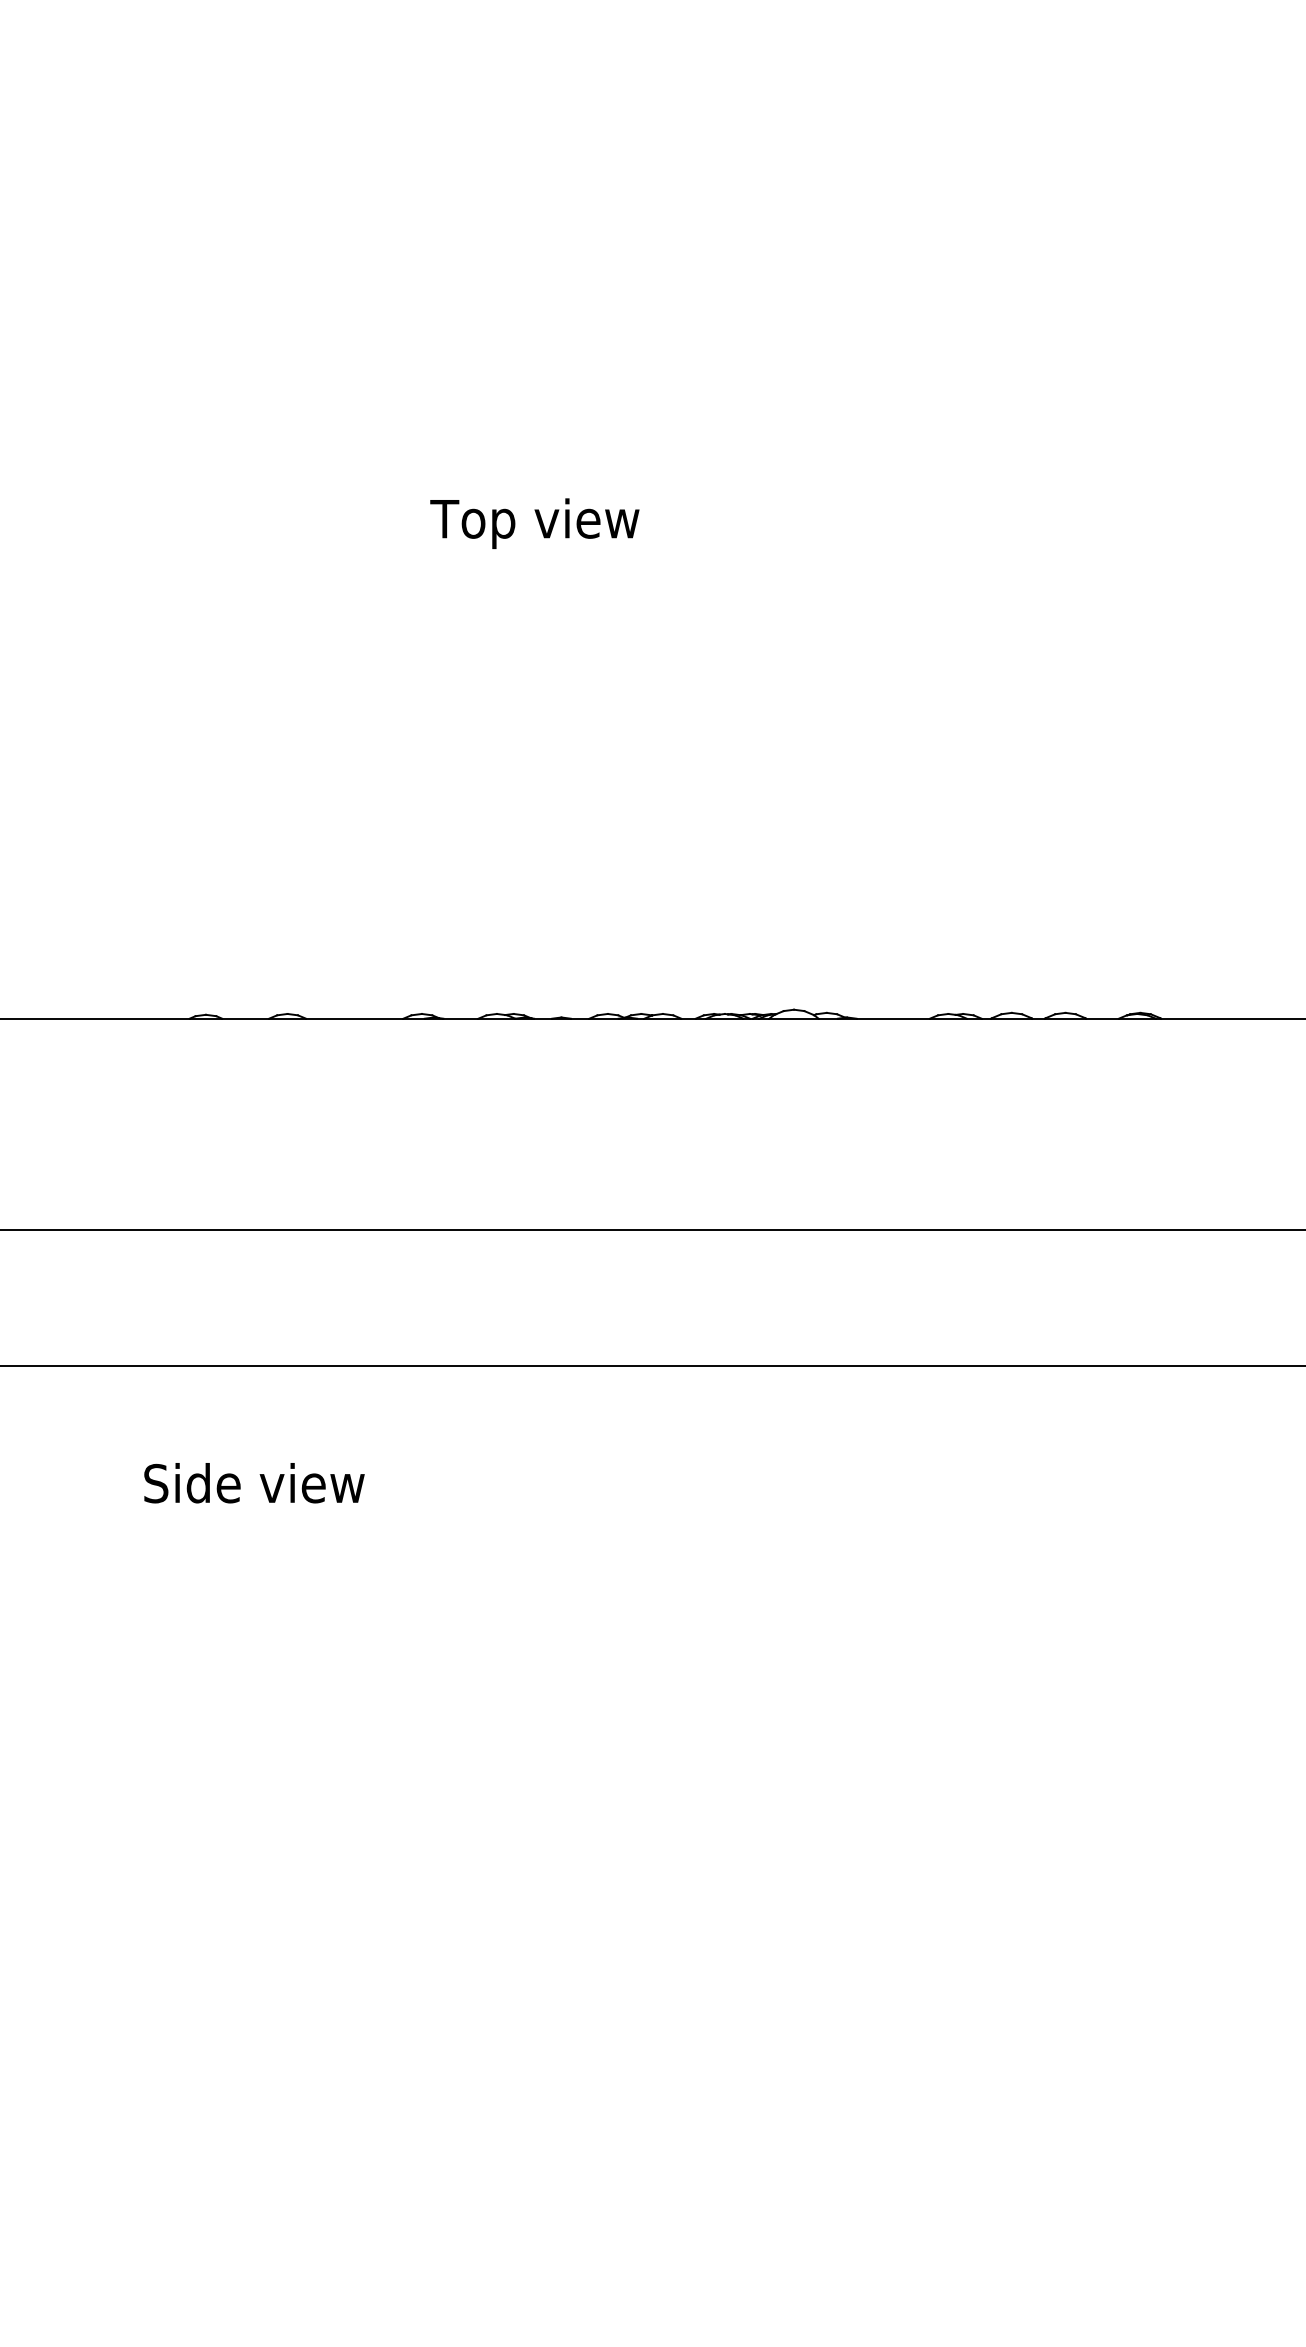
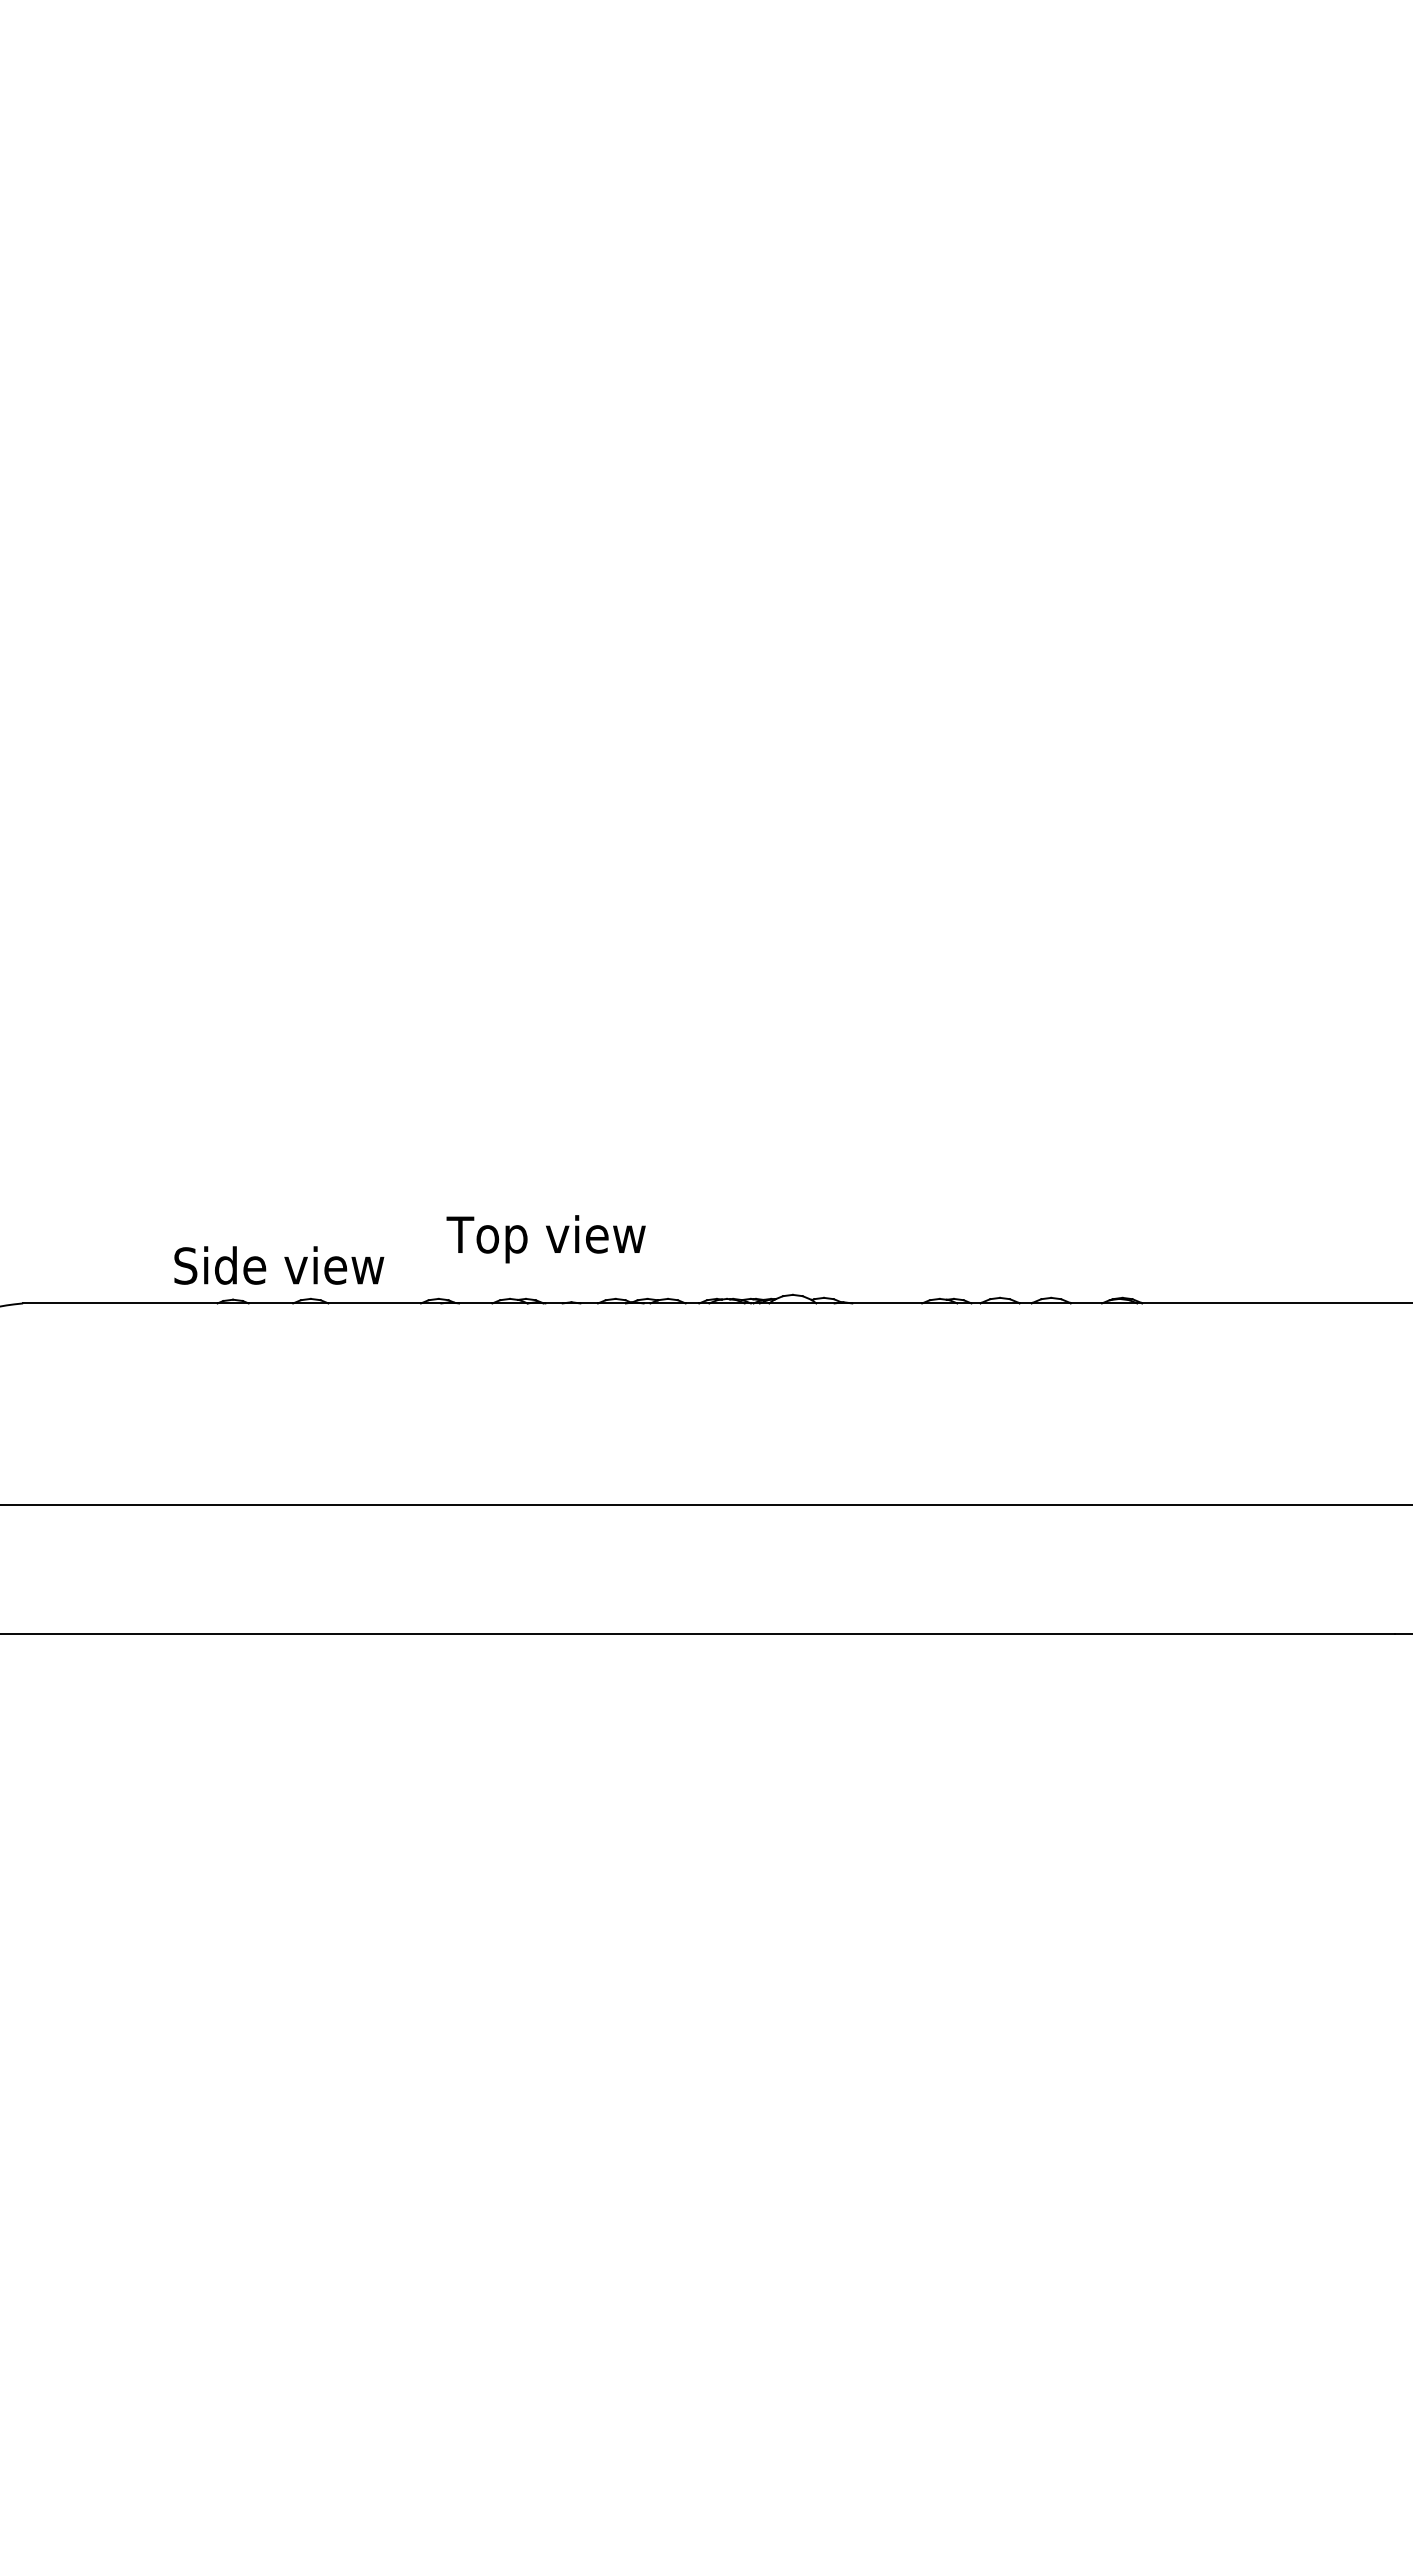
text: (534, 523) -> (545, 1239), moved
text: (254, 1483) -> (279, 1265), moved

